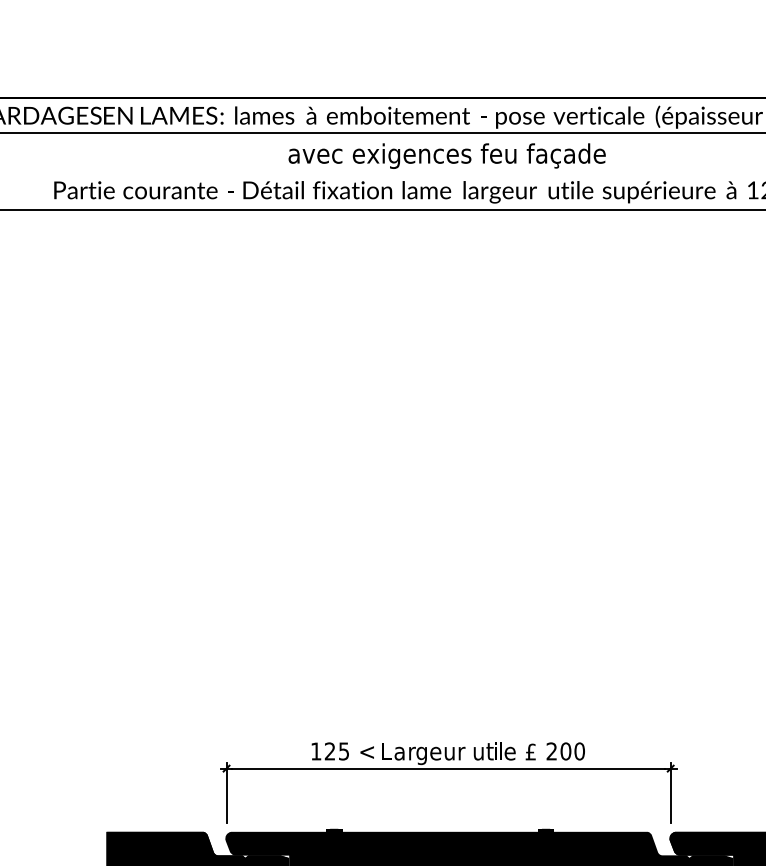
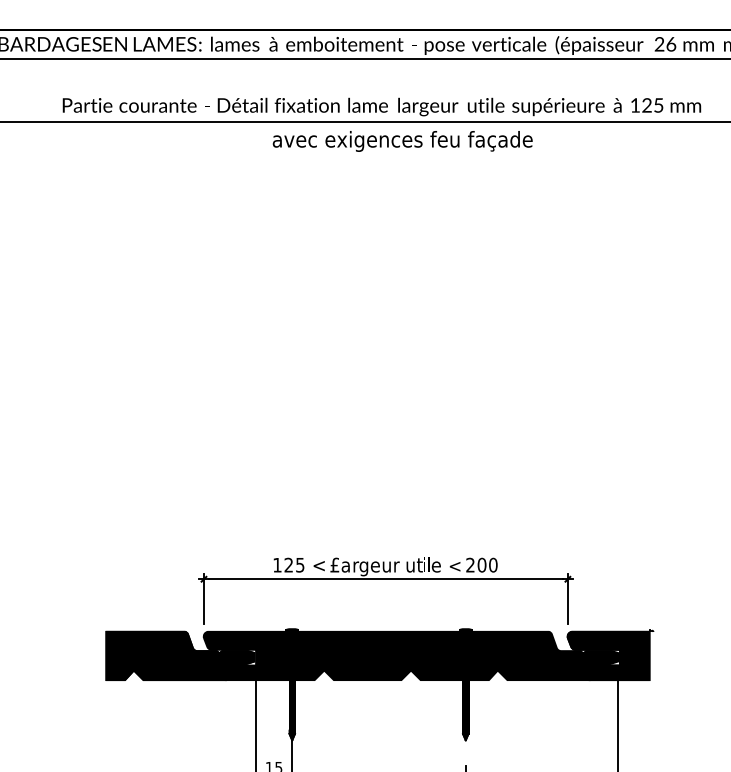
text: (446, 156) -> (402, 141), moved
text: (385, 750) -> (334, 564), L -> £
text: (532, 751) -> (454, 565), £ -> <

